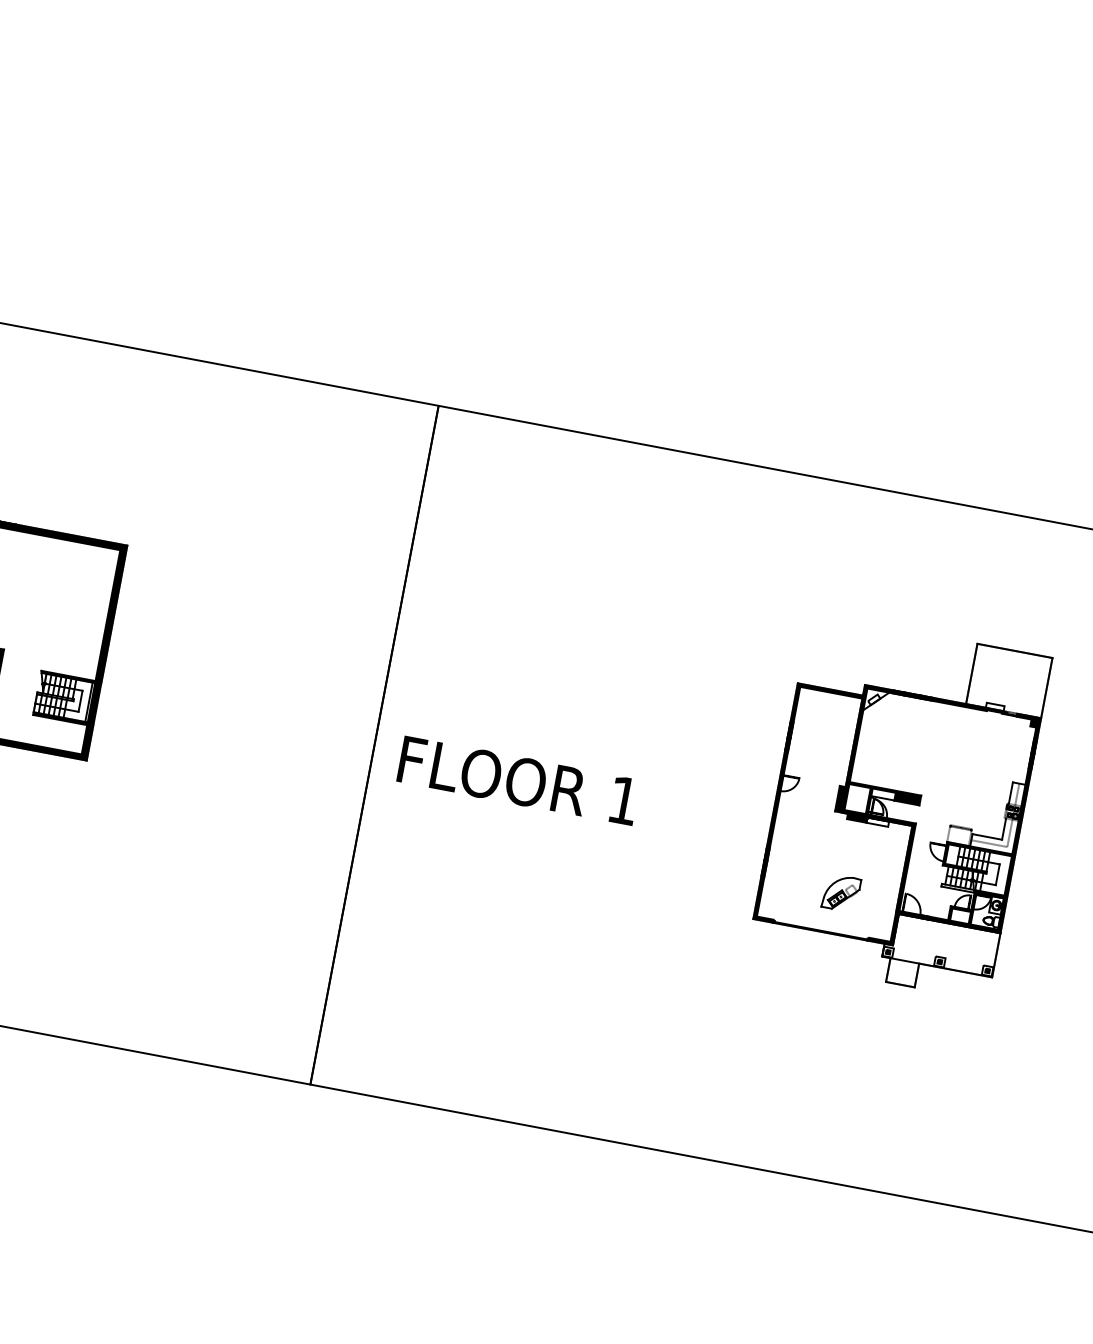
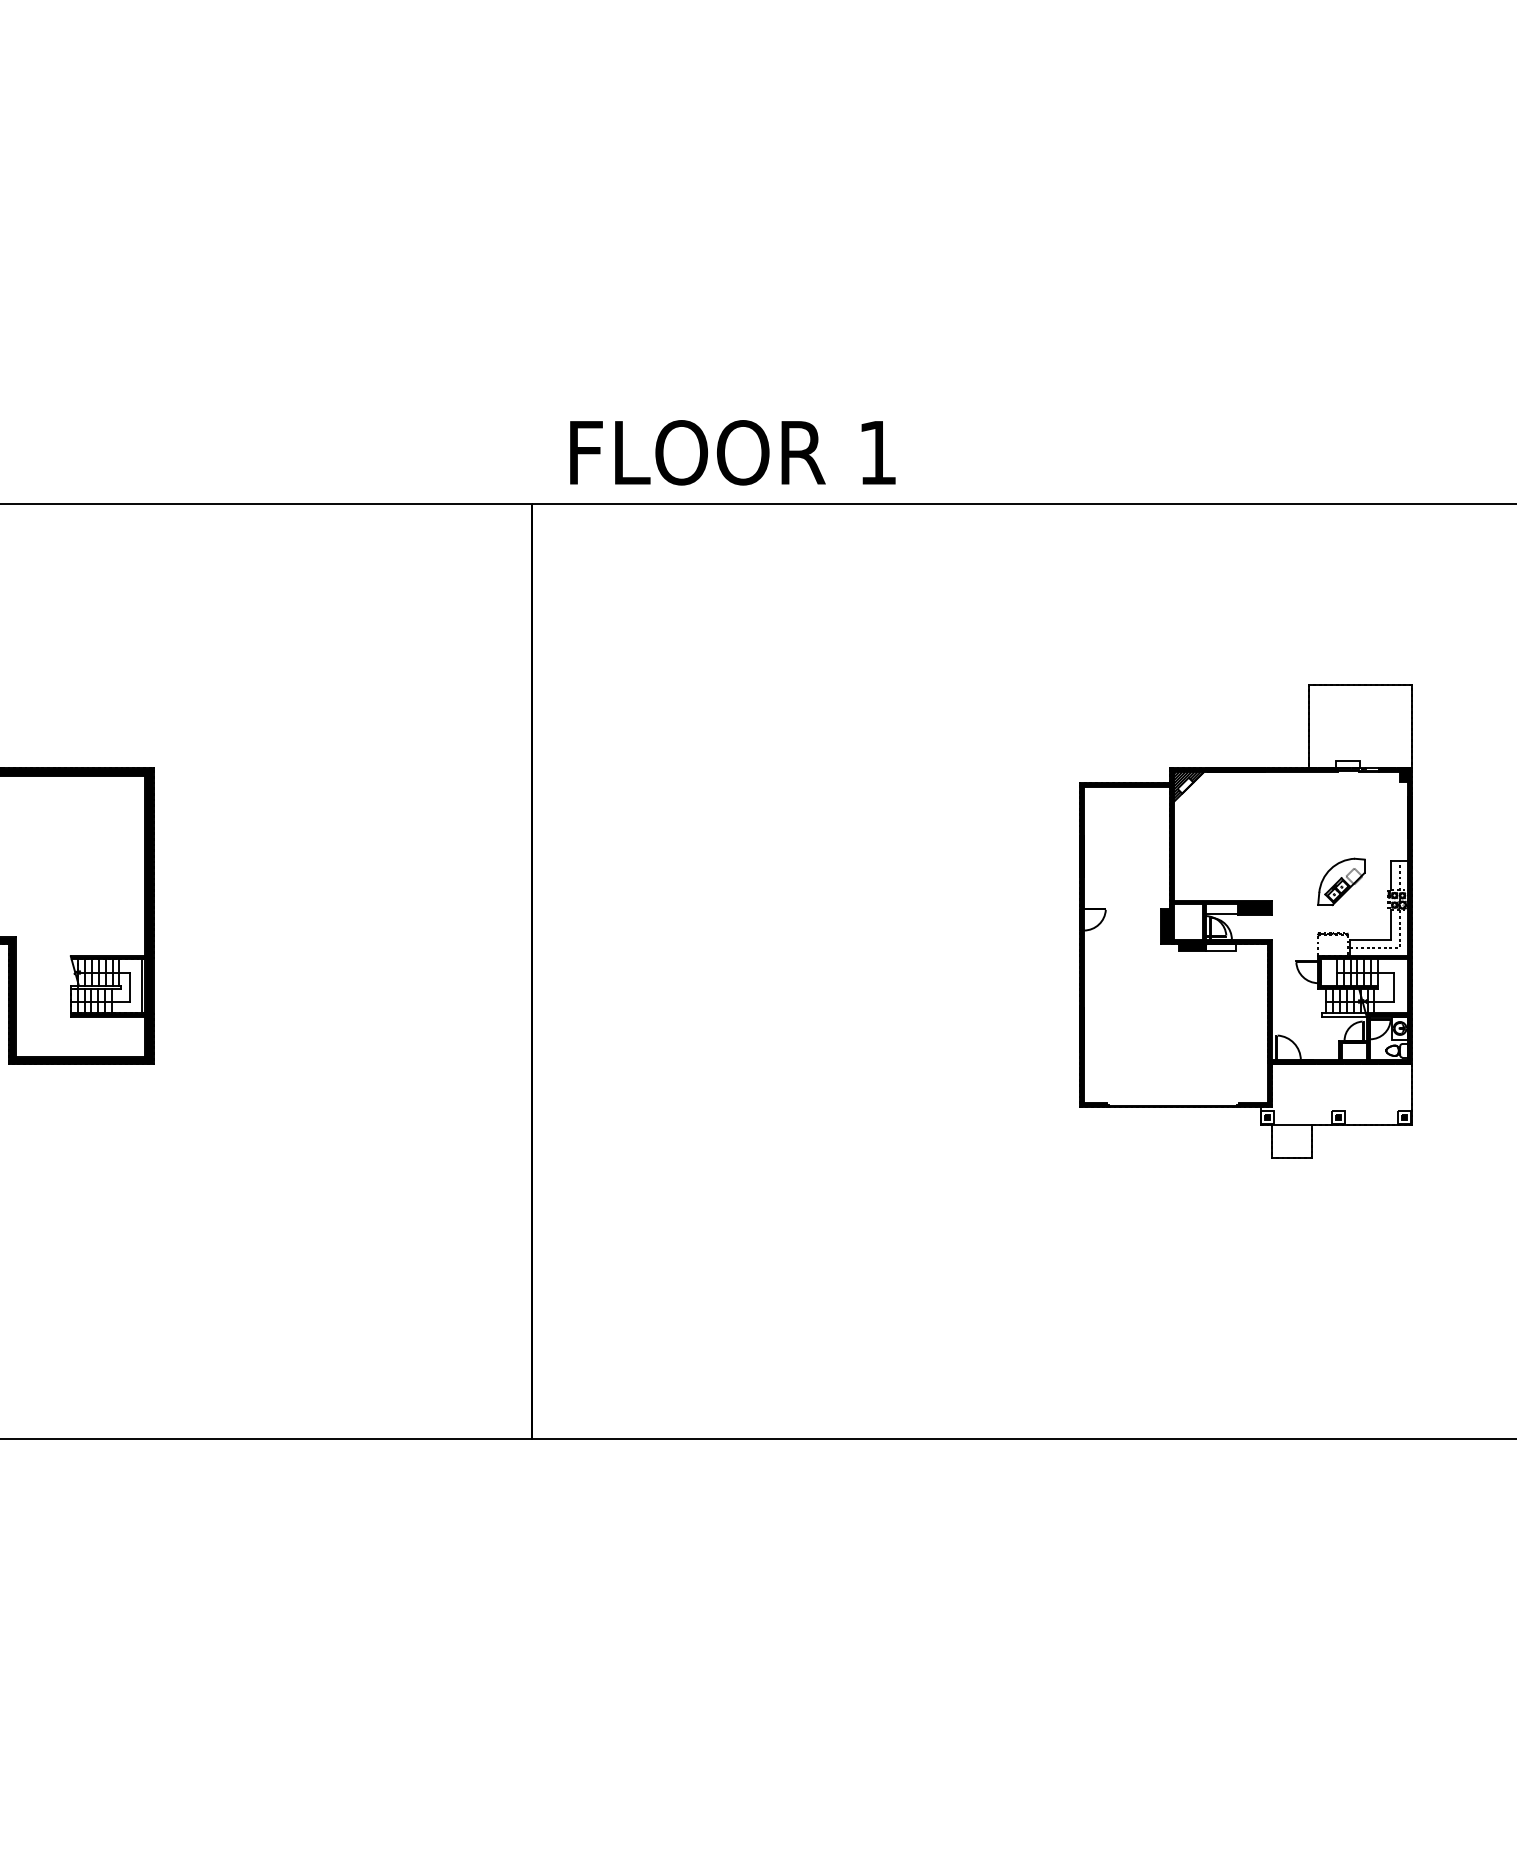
hatch: (876, 700) -> (1188, 785), added
text: (518, 780) -> (732, 452), moved
part: (841, 892) -> (1341, 881), moved

